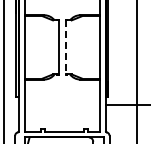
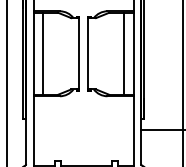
line: (31, 47) -> (42, 53), added
line: (65, 47) -> (87, 53), dashed -> solid
line: (93, 47) -> (124, 53), added

